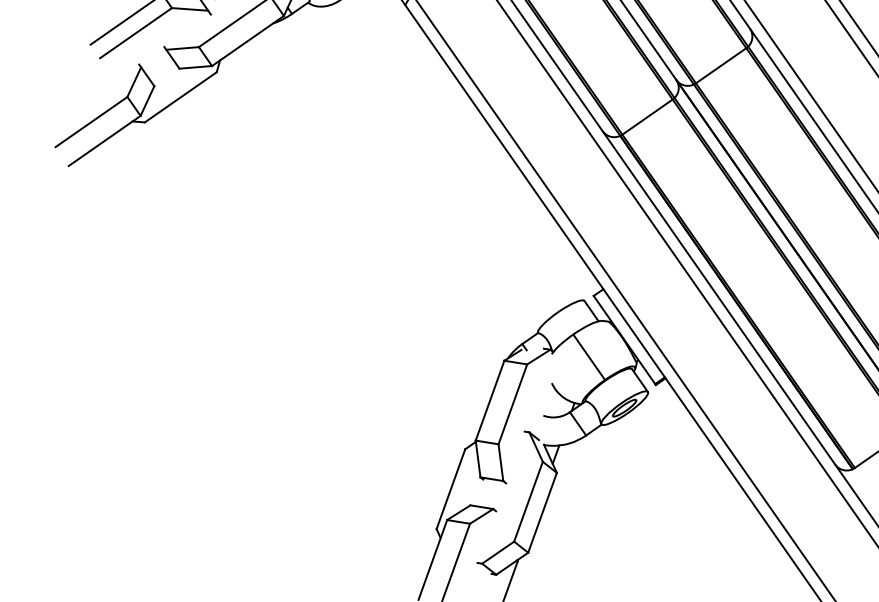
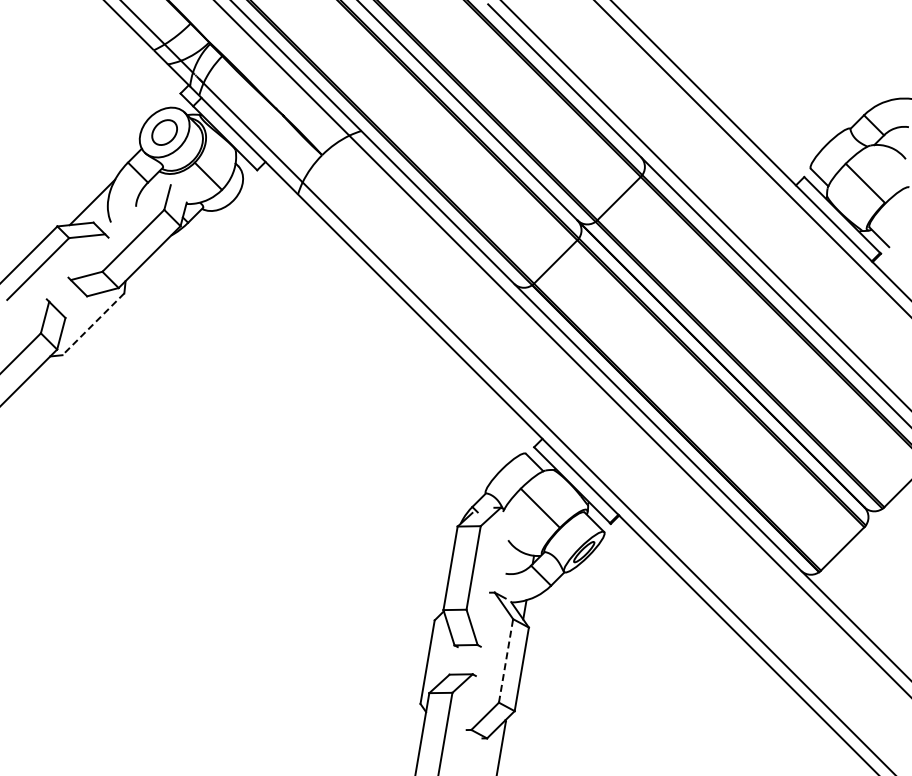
line: (180, 97) -> (93, 324), solid -> dashed
line: (529, 501) -> (506, 660), solid -> dashed

